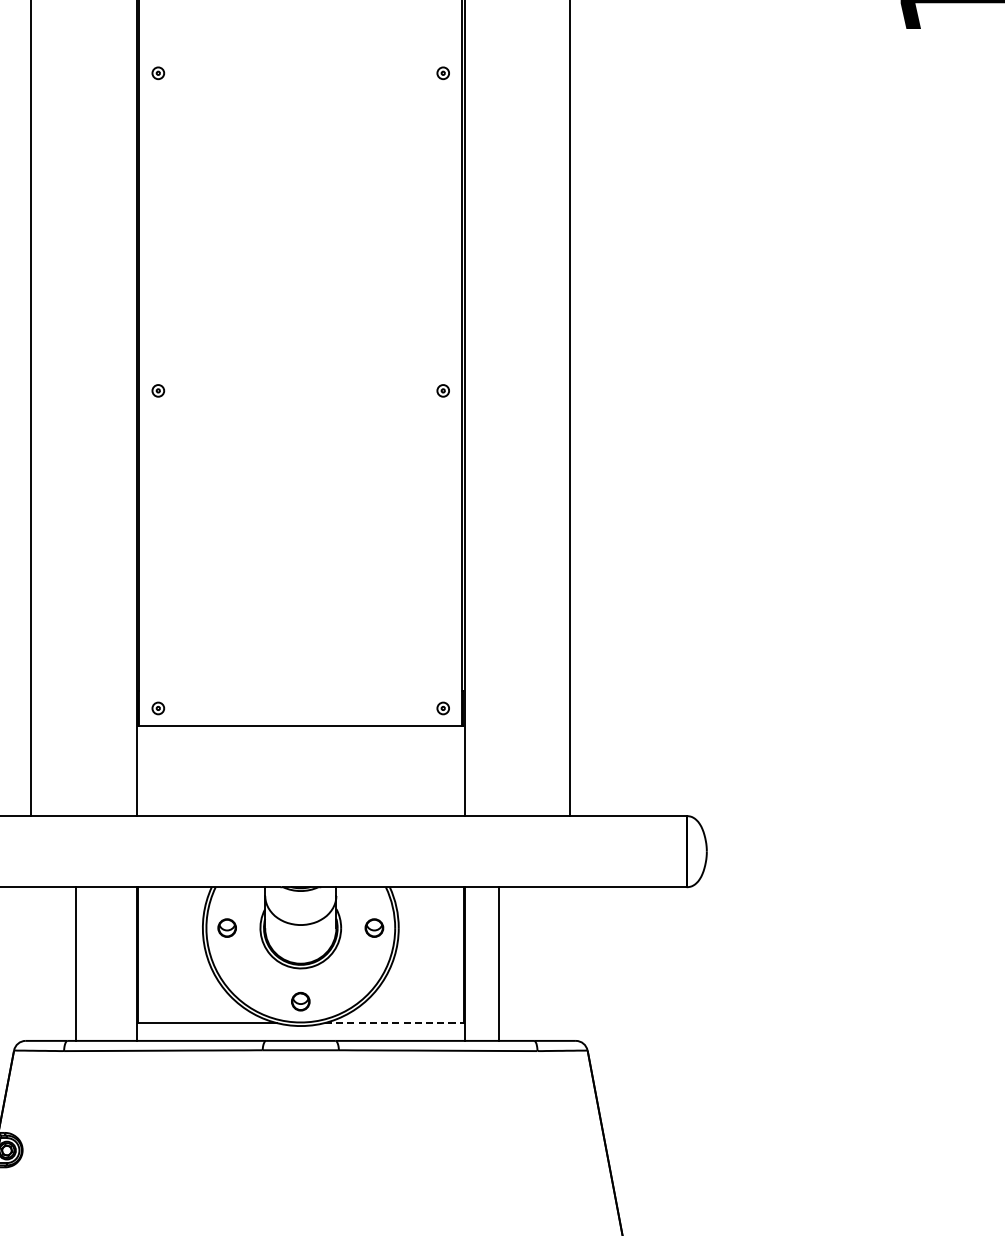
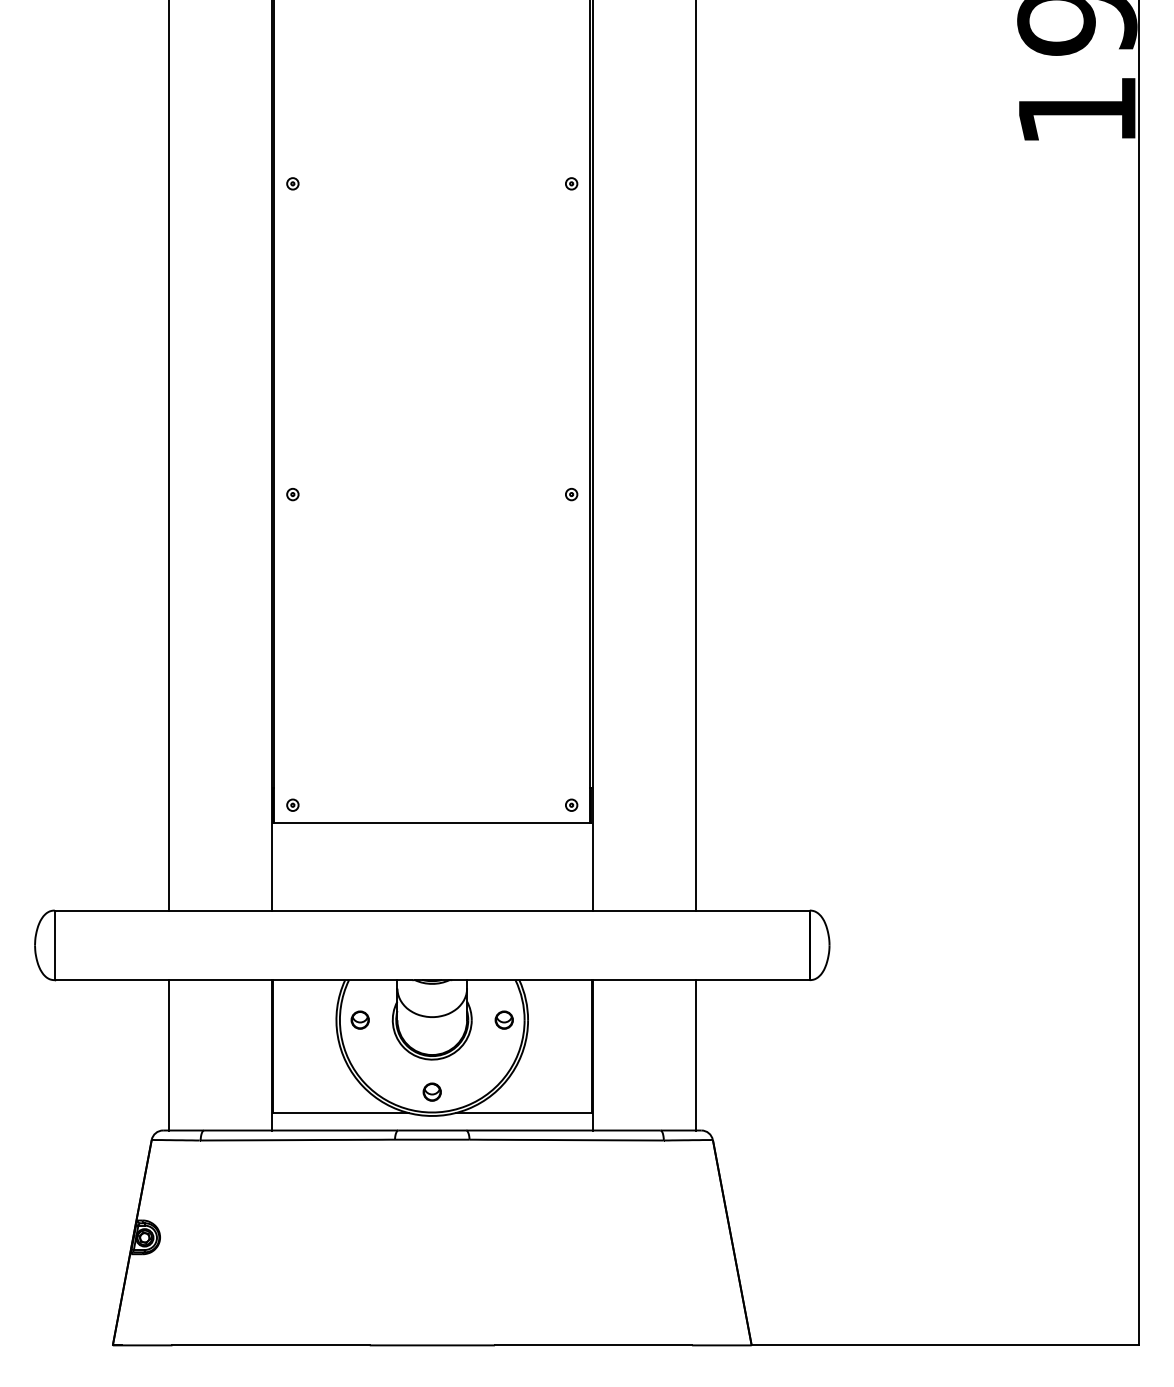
line: (76, 964) -> (168, 1055), moved
line: (498, 964) -> (695, 1055), moved
line: (395, 1023) -> (524, 1113), dashed -> solid

